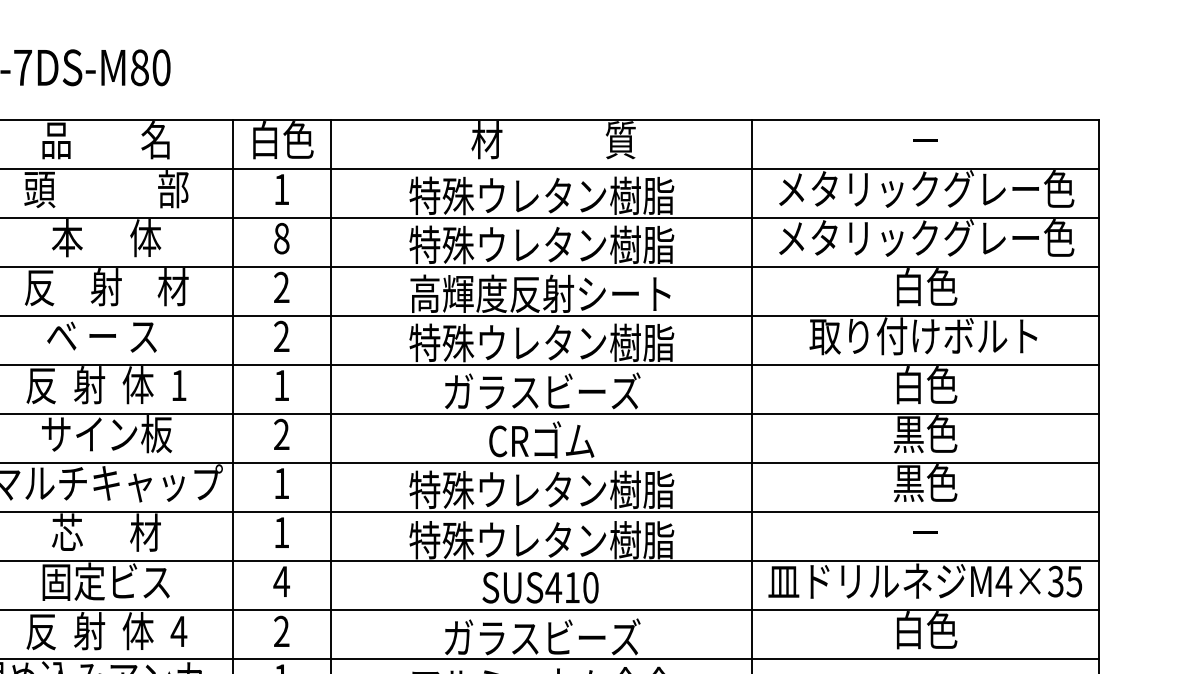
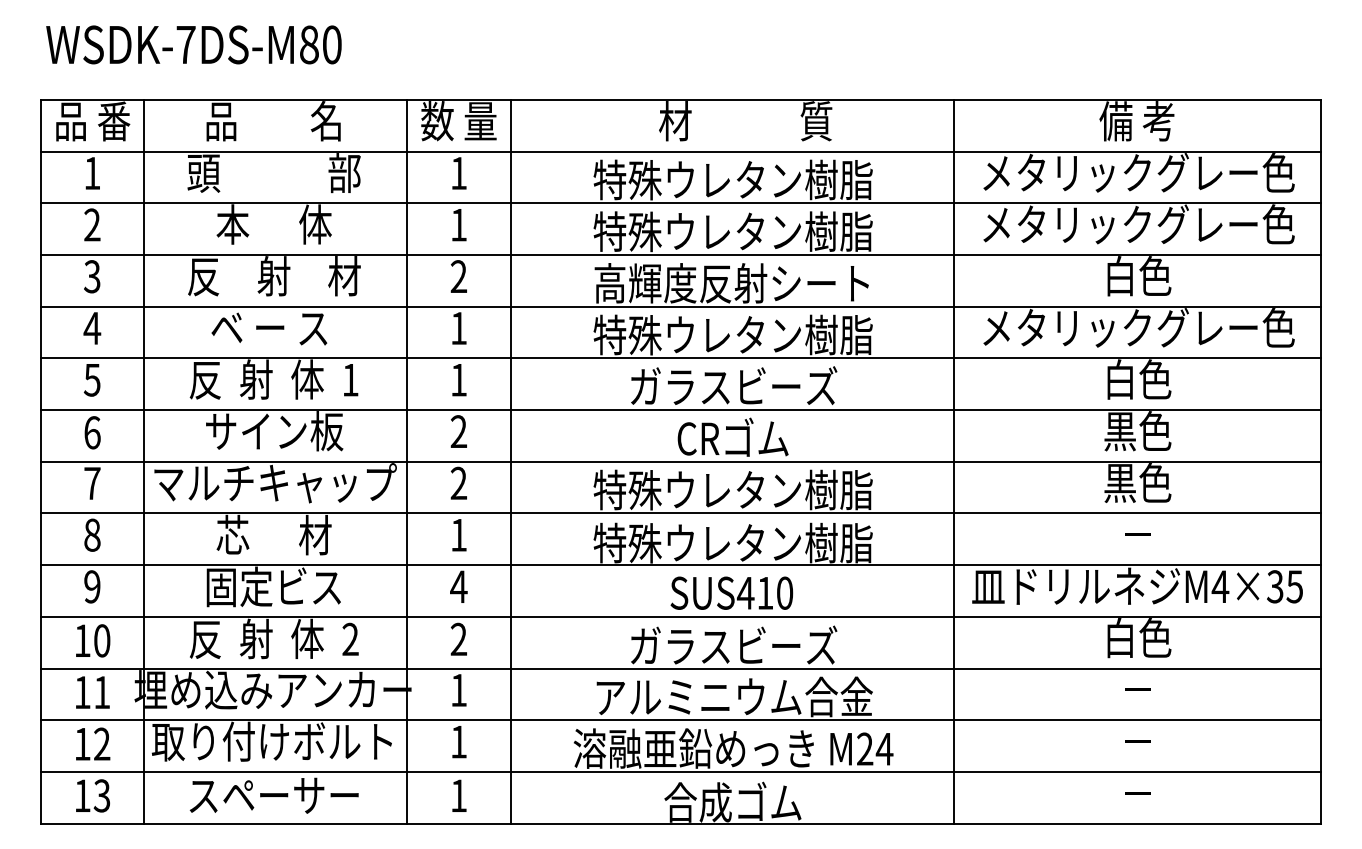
text: (281, 140) -> (458, 121), 白色 -> 数 量
text: (924, 140) -> (1136, 121), － -> 備 考
text: (282, 238) -> (459, 224), 8 -> 1
text: (281, 335) -> (458, 327), 2 -> 1
text: (926, 336) -> (1138, 328), 取り付けボルト -> メタリックグレー色
text: (281, 482) -> (458, 482), 1 -> 2
text: (178, 630) -> (350, 638), 4 -> 2

